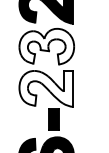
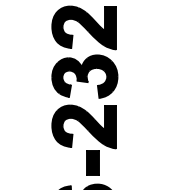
fill: (46, 46) -> (84, 76), added
fill: (46, 88) -> (84, 126), added

